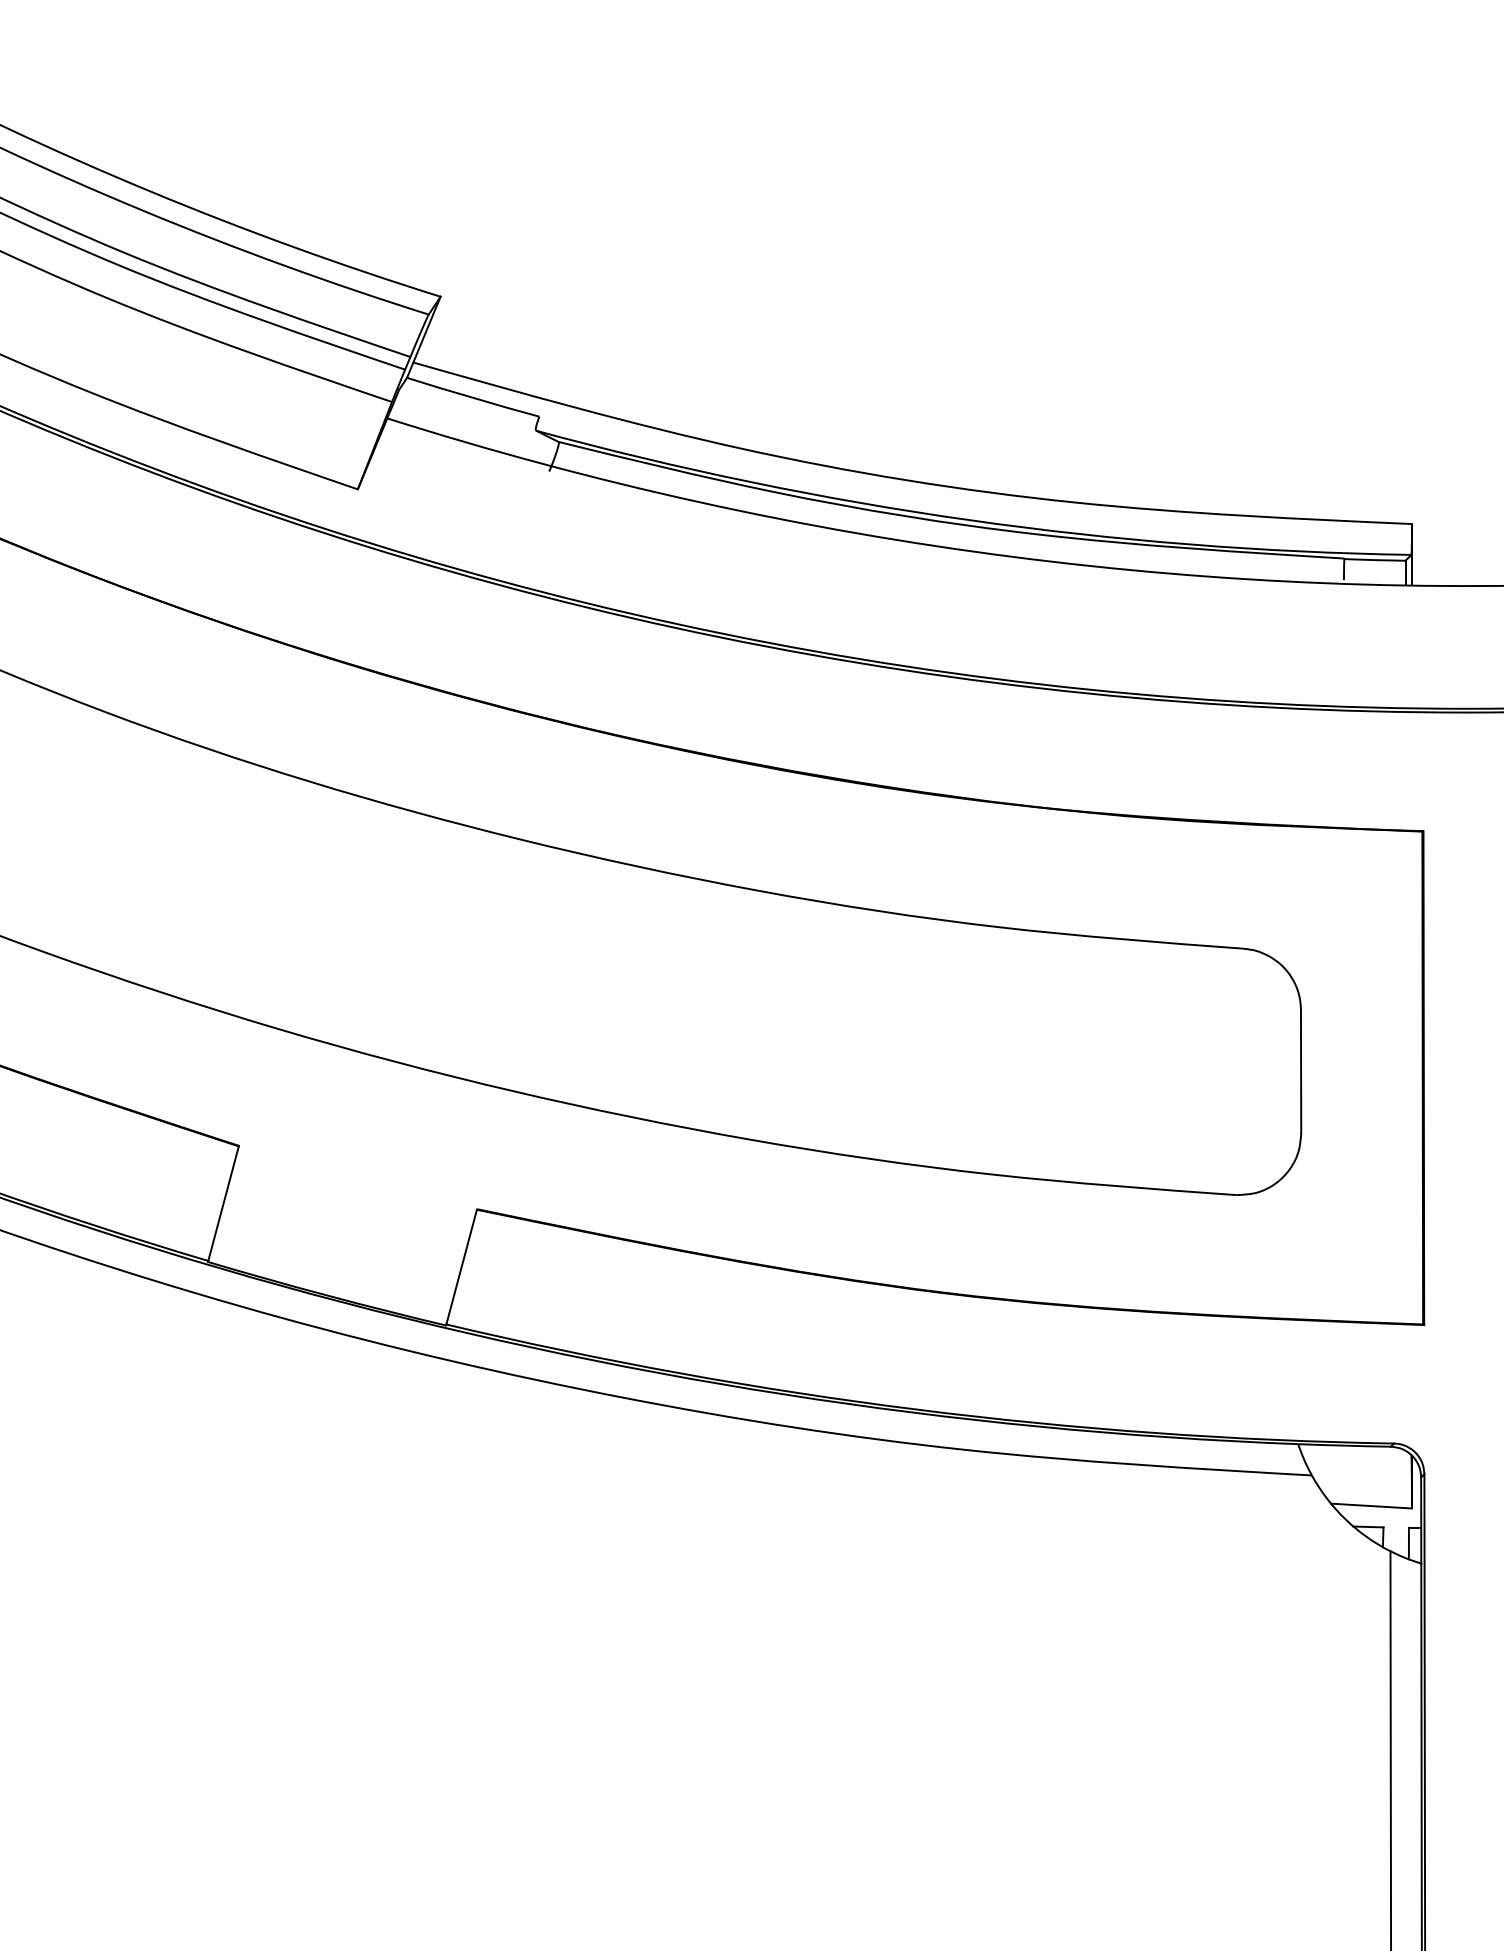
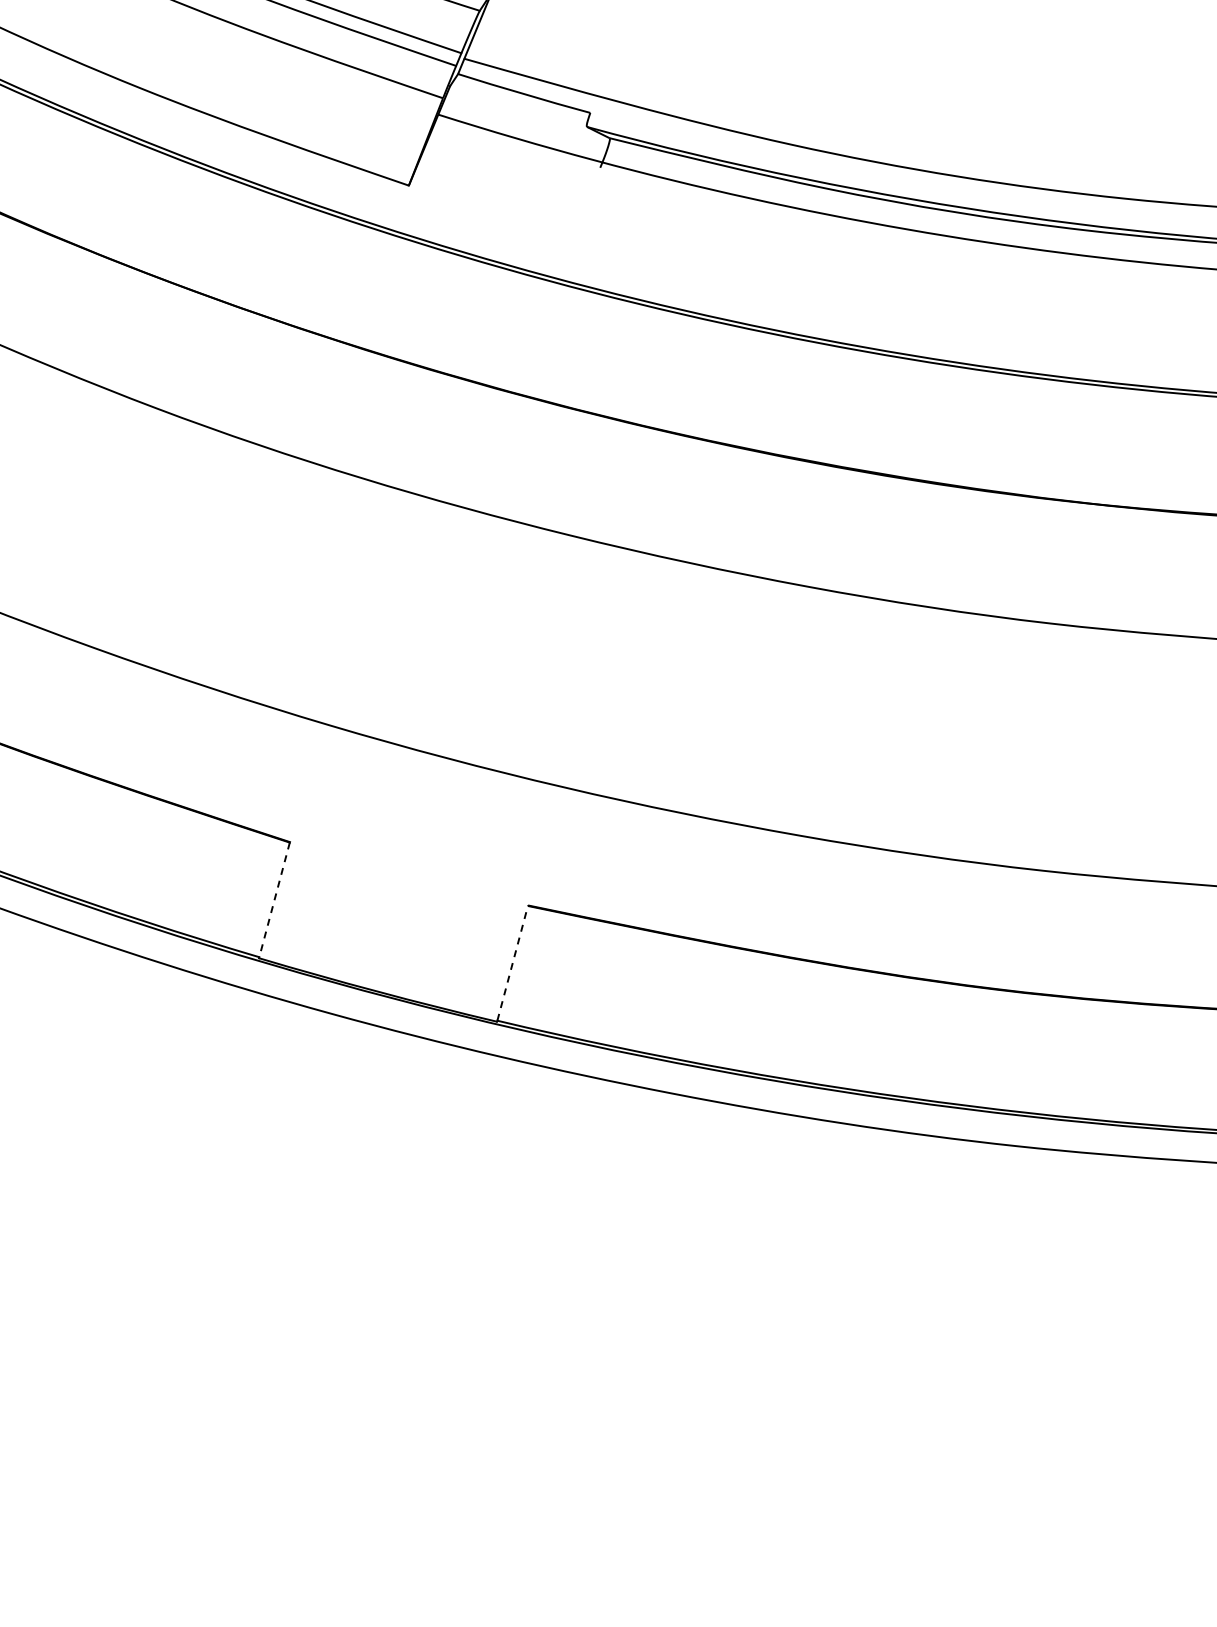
line: (223, 1204) -> (274, 900), solid -> dashed
line: (461, 1266) -> (512, 962), solid -> dashed

